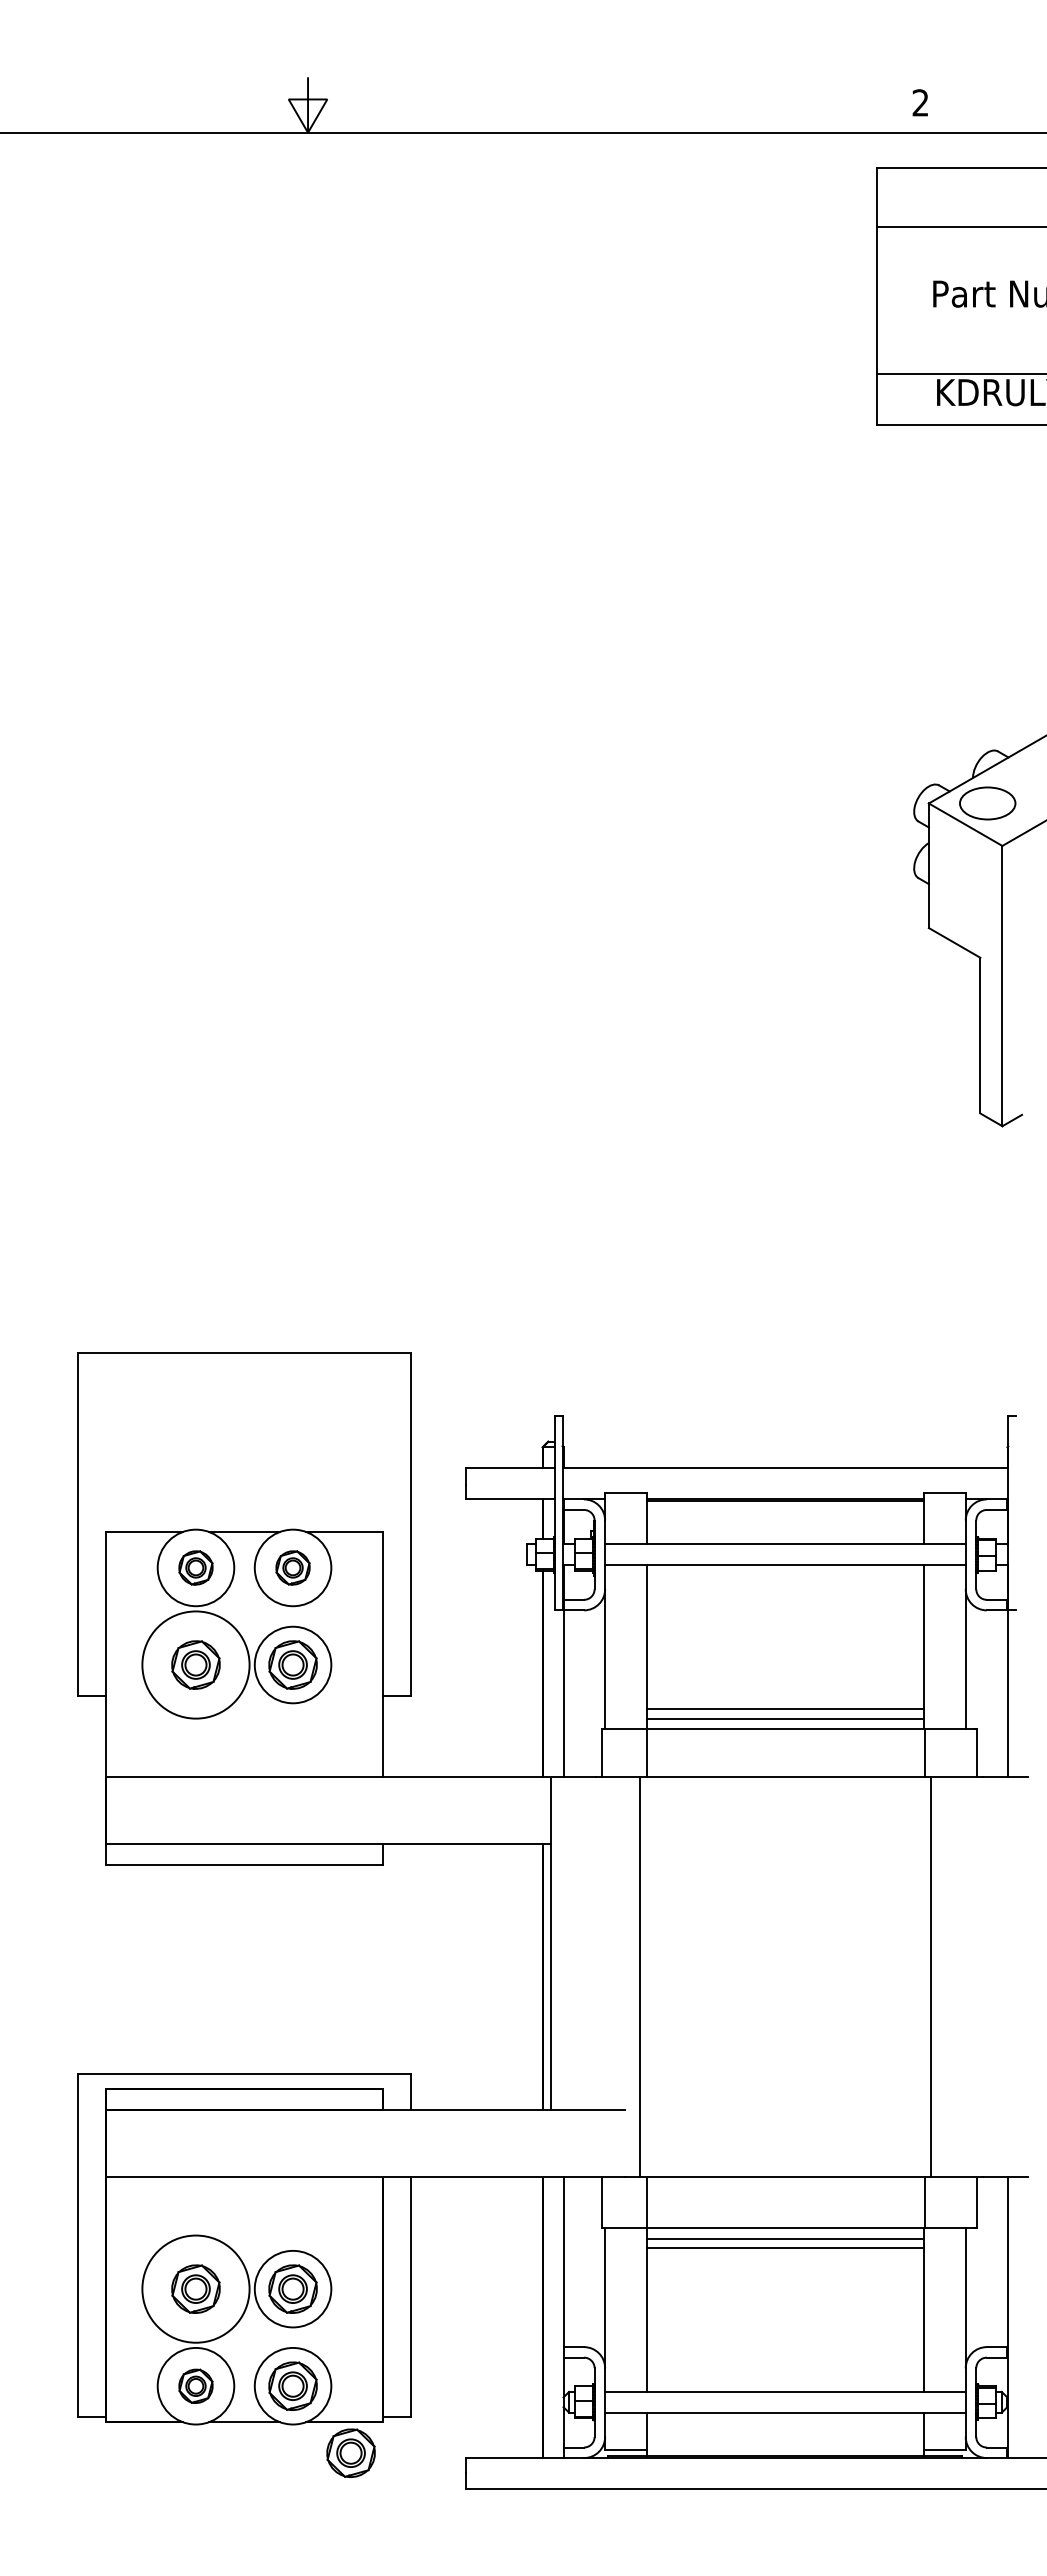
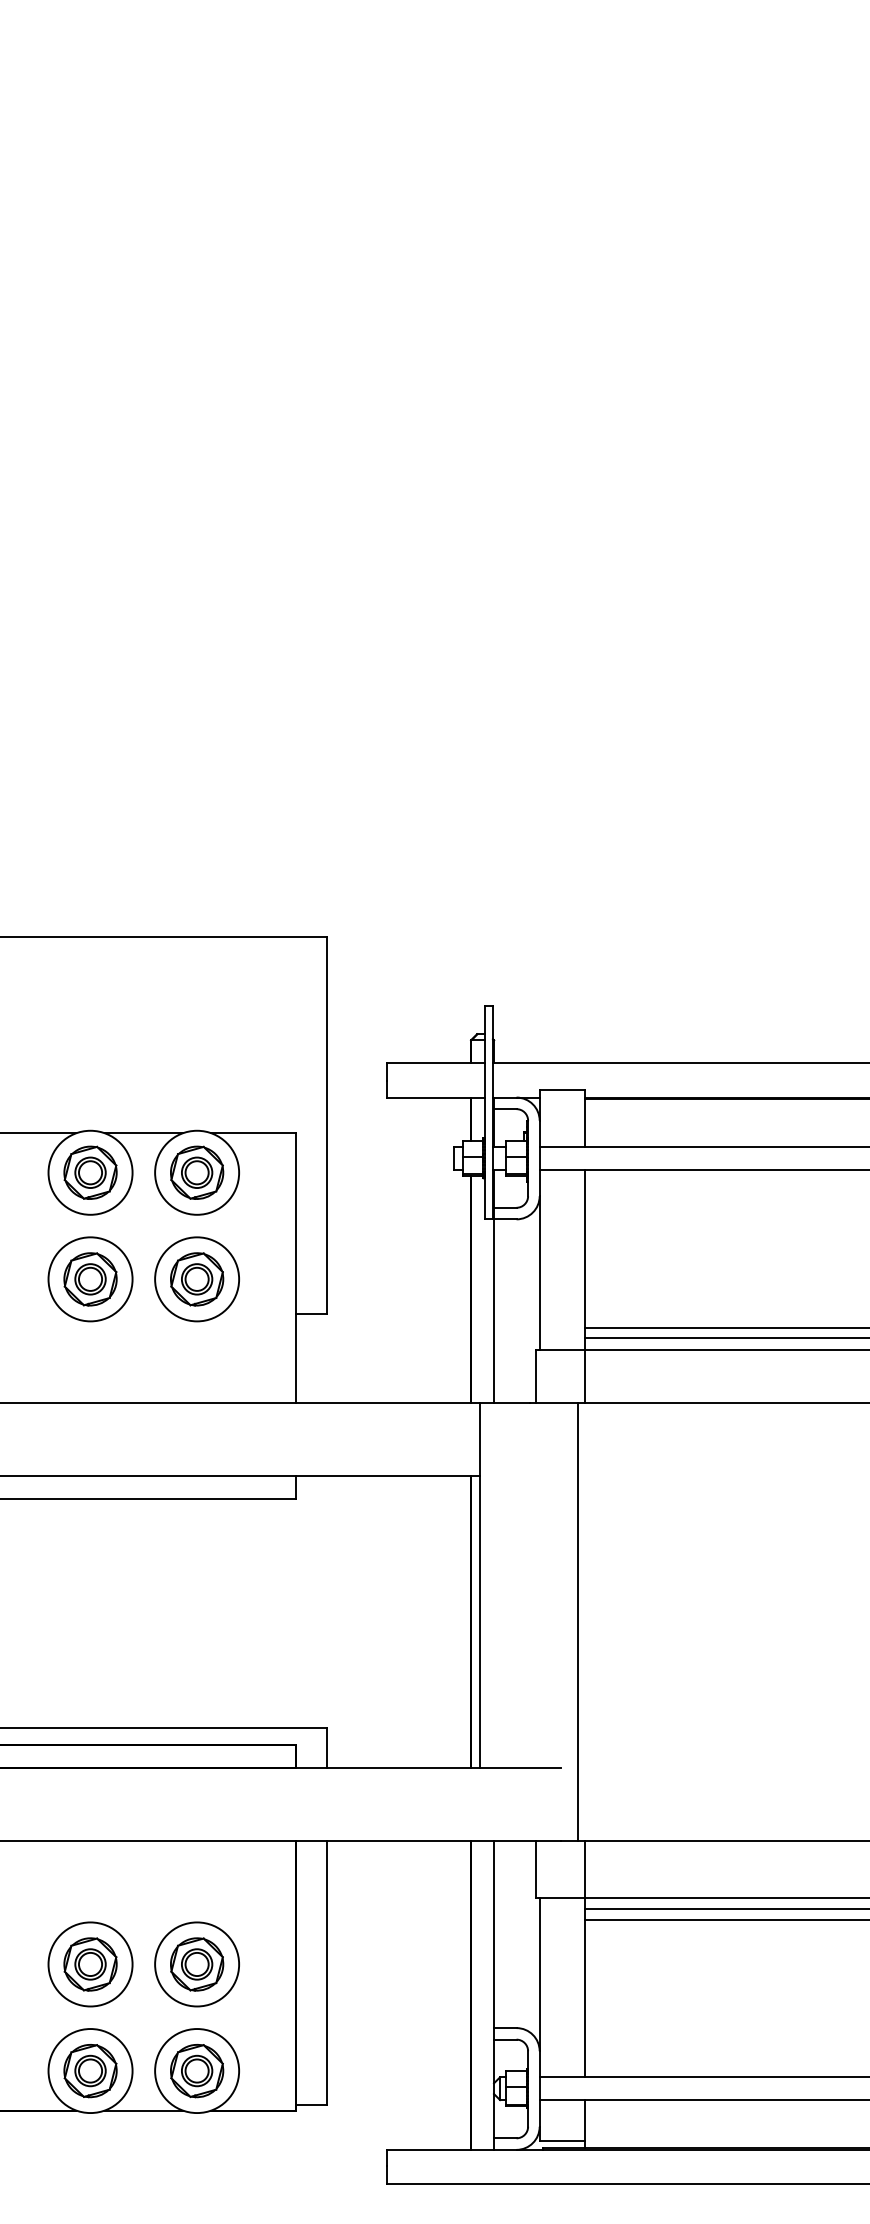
part: (195, 1567) -> (90, 1172), size x1.43
part: (292, 1567) -> (196, 1172), size x1.43
circle: (195, 1664) -> (90, 1278), size x0.71
circle: (195, 2288) -> (90, 1963), size x0.71
part: (195, 2386) -> (90, 2071), size x1.43
part: (350, 2453) -> (260, 2144), removed

